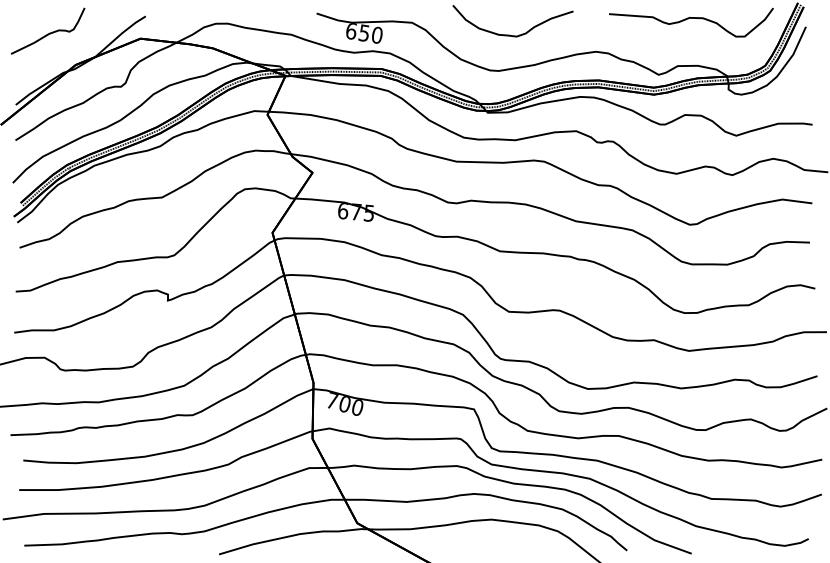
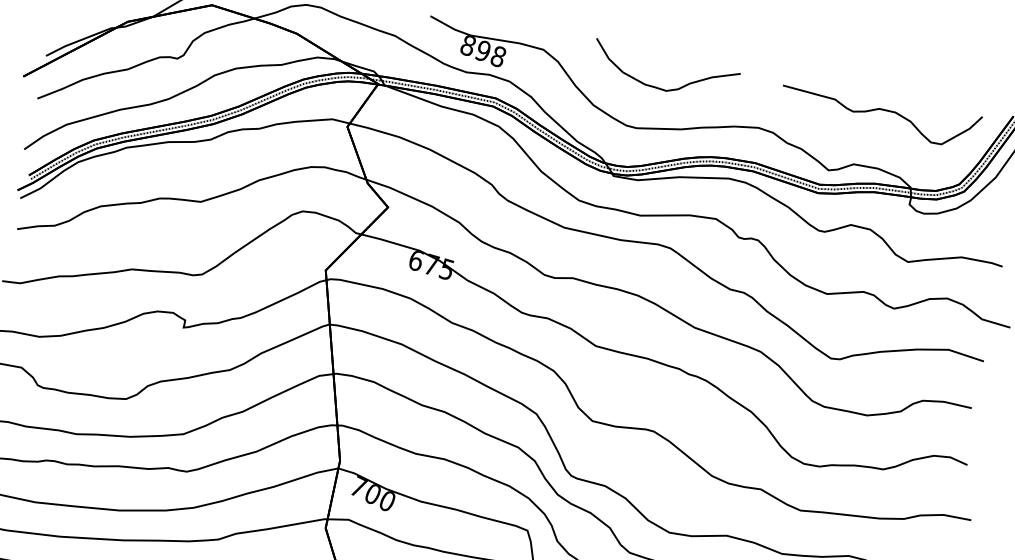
text: (363, 33) -> (482, 51), 650 -> 898

